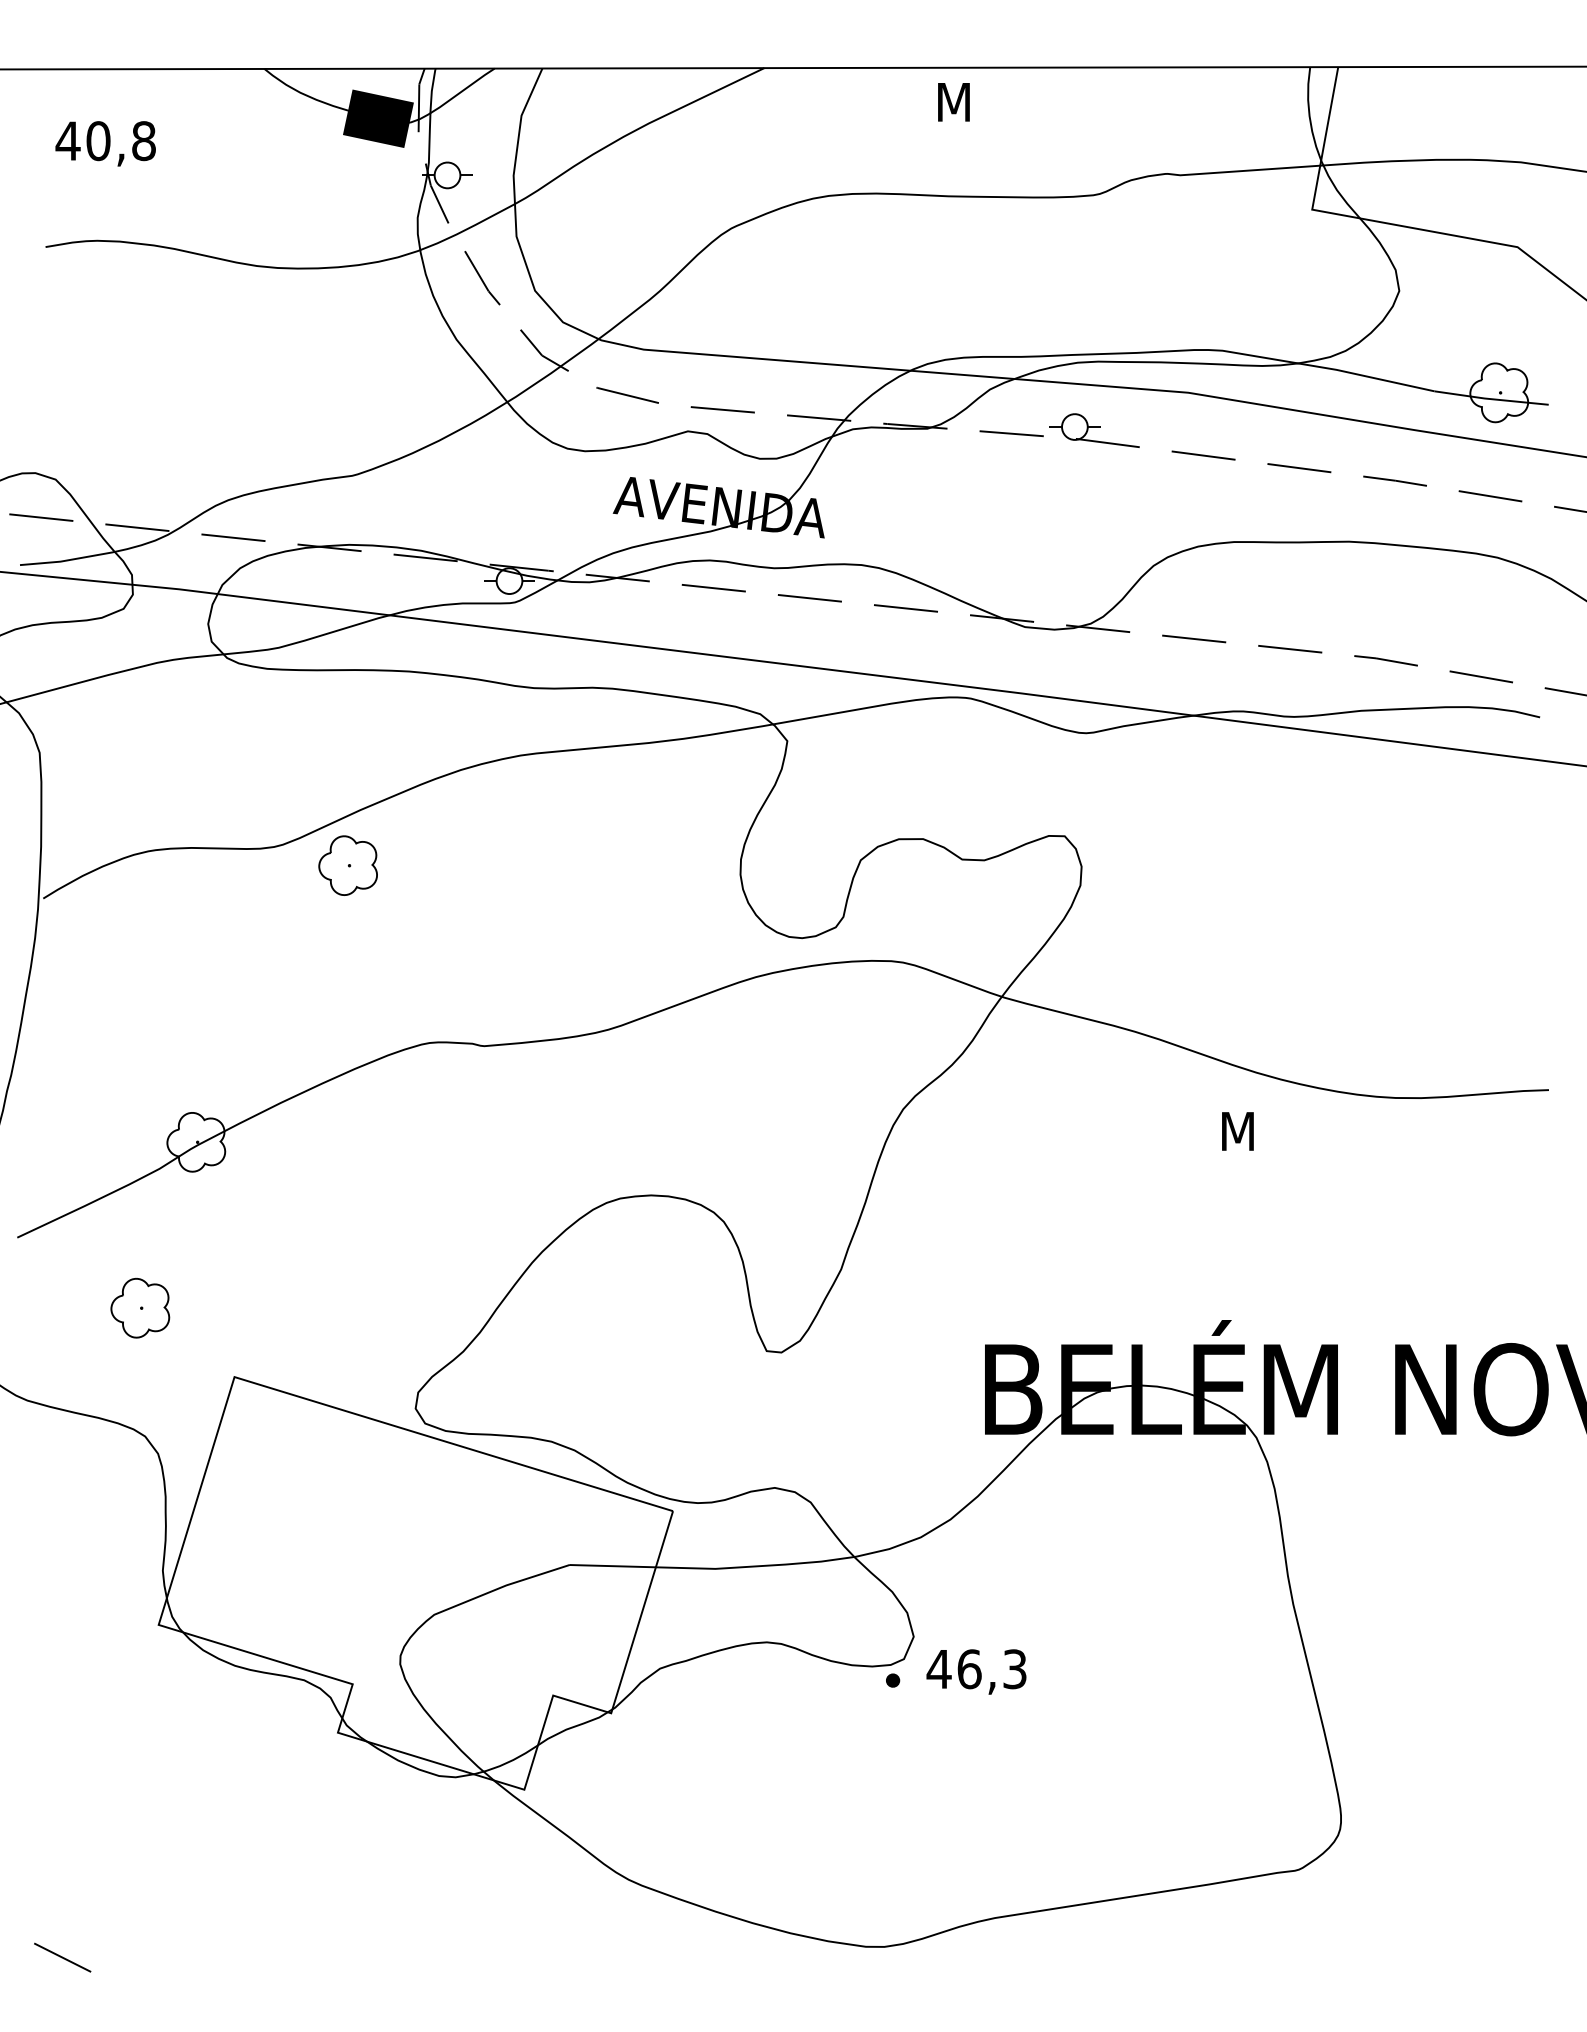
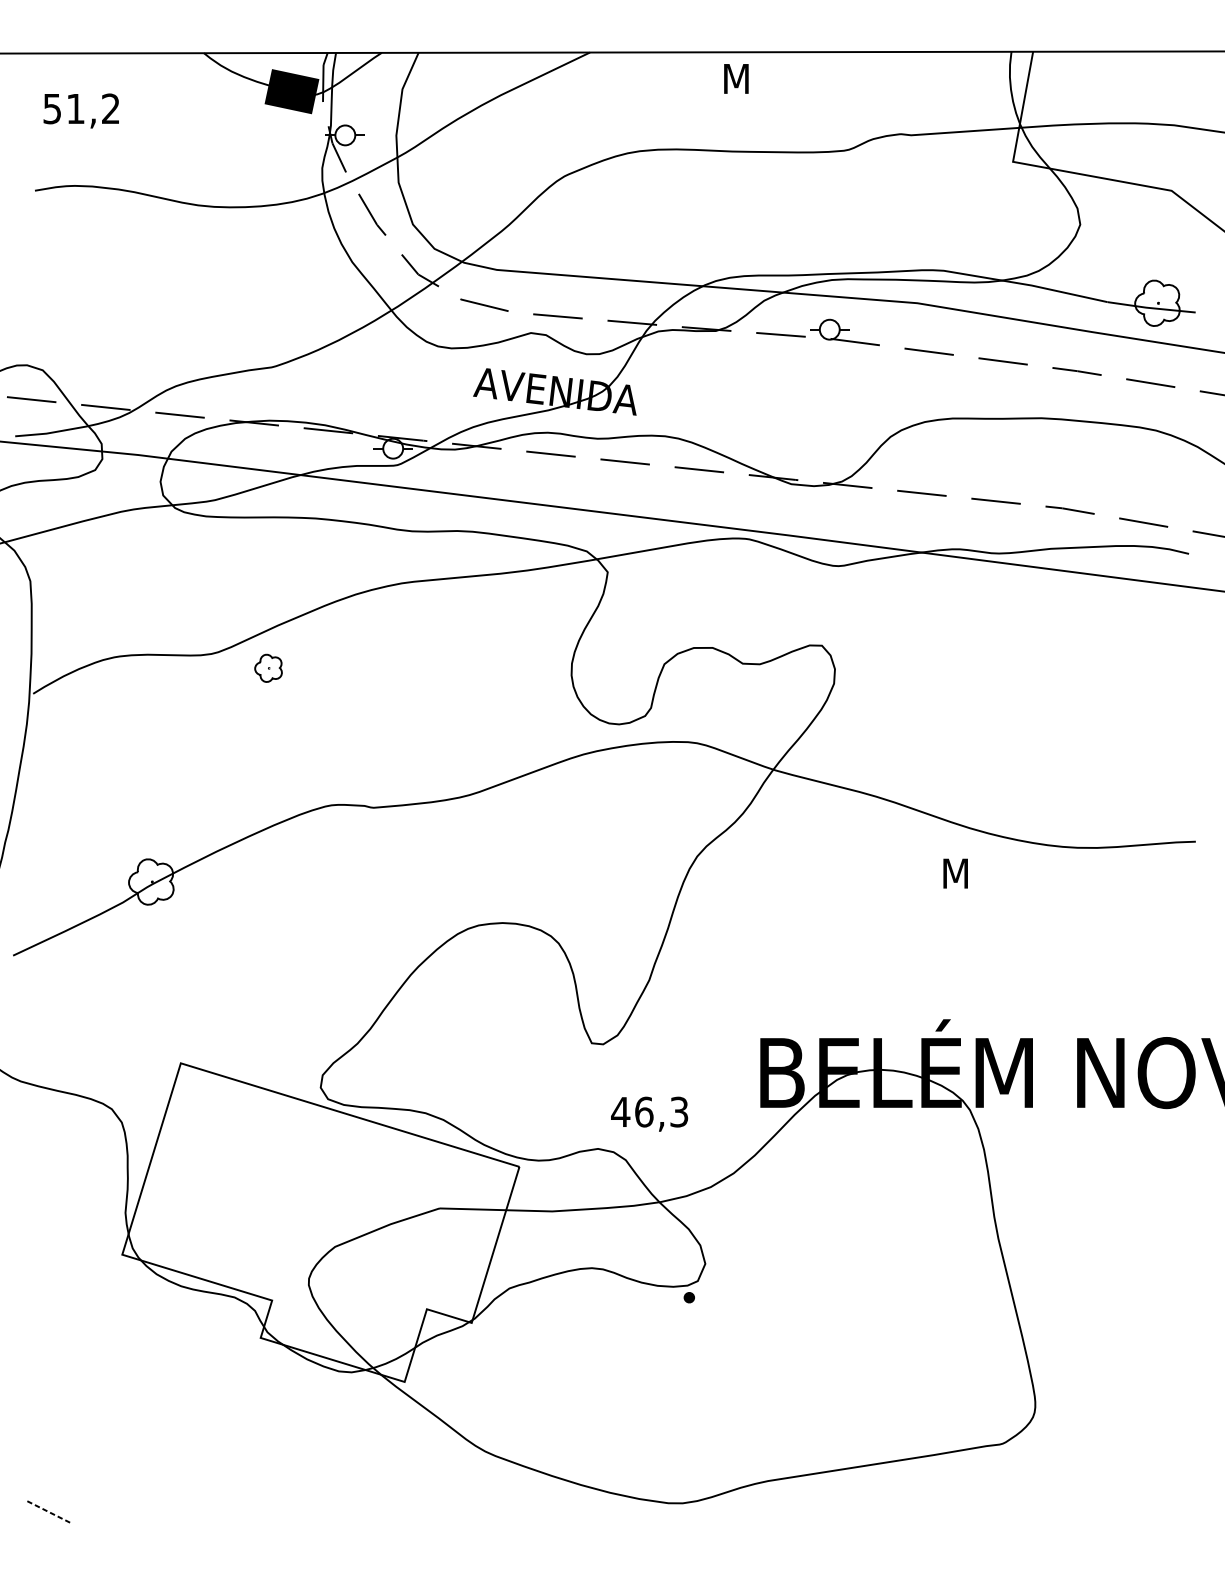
text: (105, 141) -> (81, 109), 40,8 -> 51,2
part: (347, 865) -> (268, 668), size x0.6
part: (140, 1307) -> (108, 1009), removed
text: (976, 1671) -> (649, 1113), moved
line: (62, 1957) -> (48, 1511), solid -> dashed

